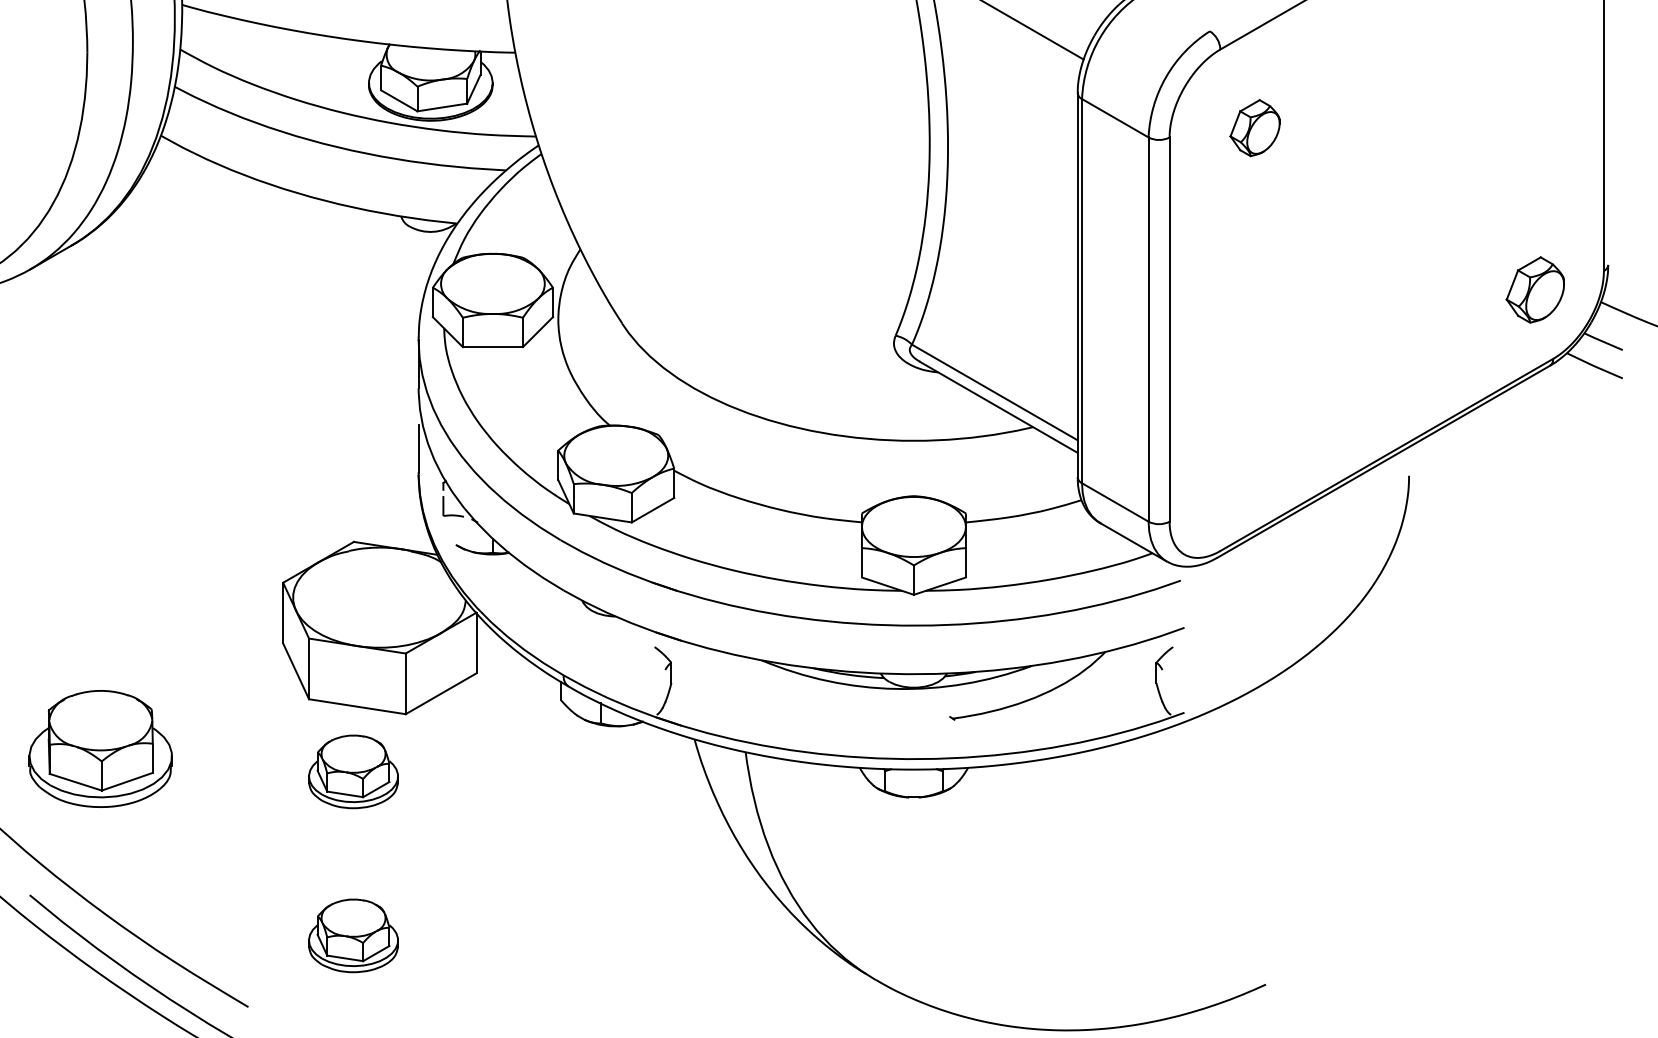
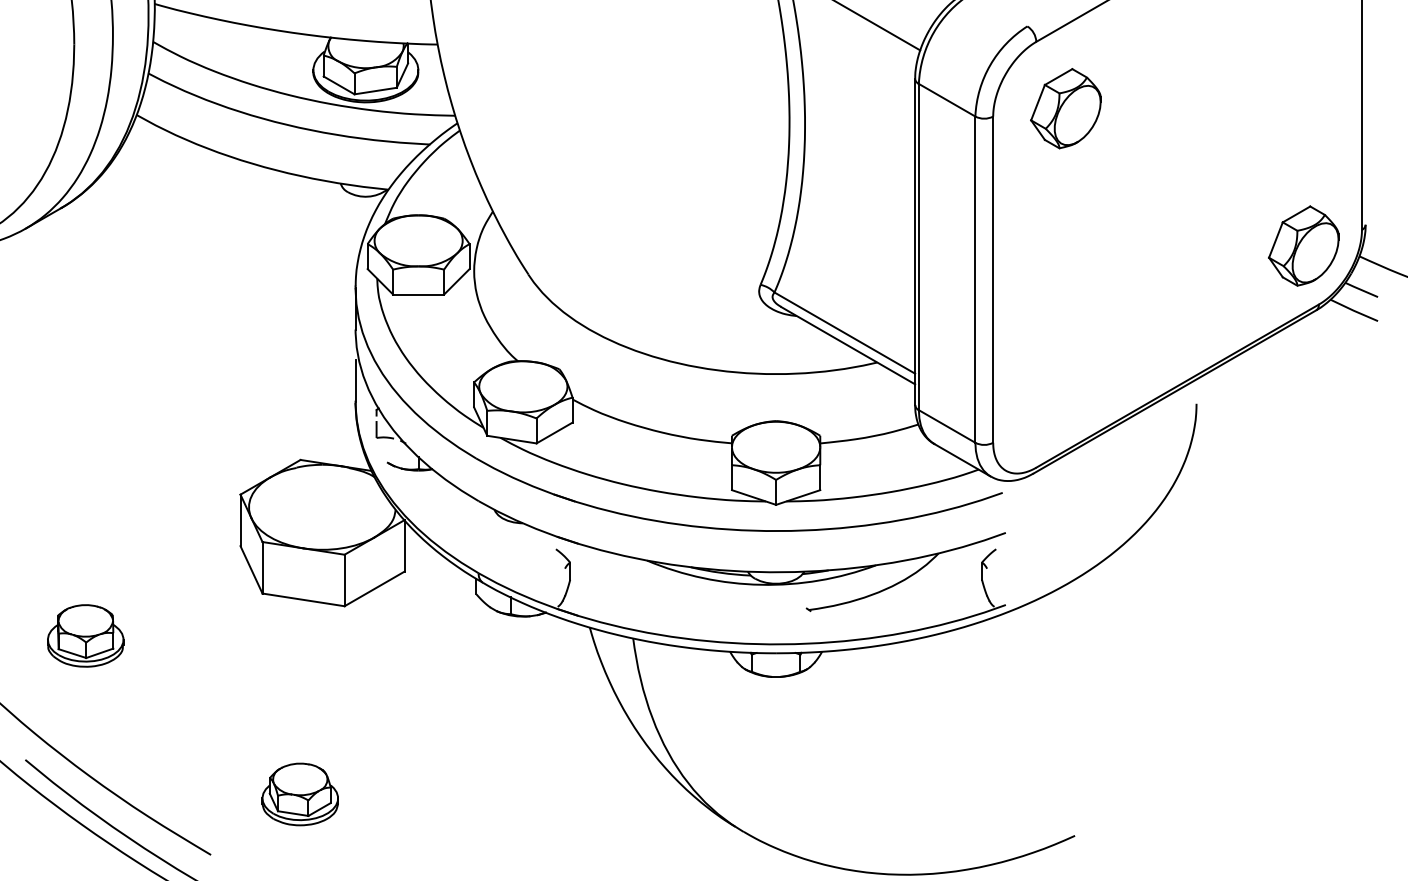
part: (1254, 127) -> (1065, 108), size x1.67
part: (1535, 289) -> (1303, 245), size x1.43
part: (100, 749) -> (85, 636), size x0.62
part: (353, 771) -> (300, 654), removed

